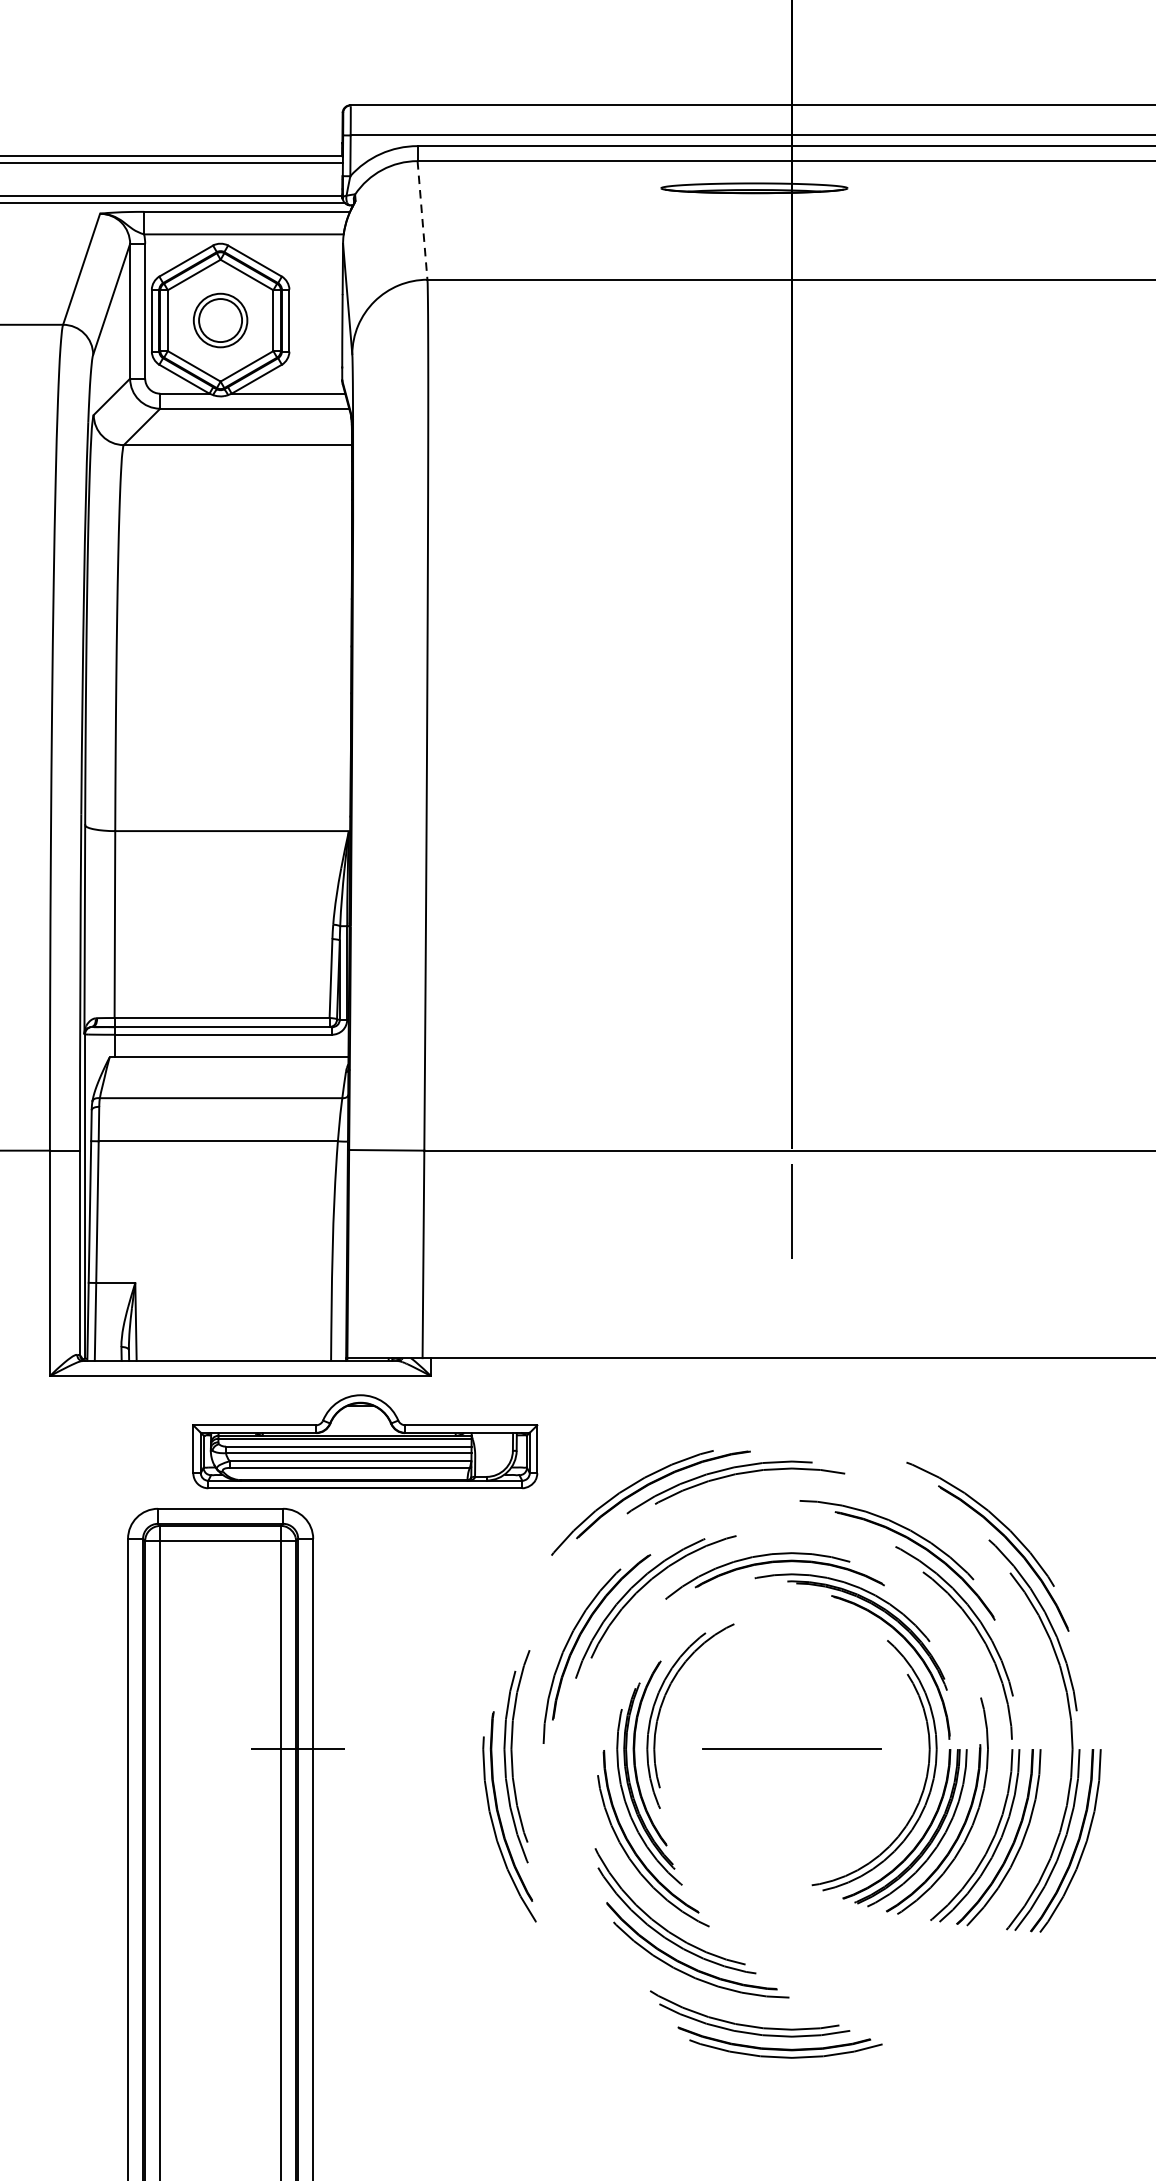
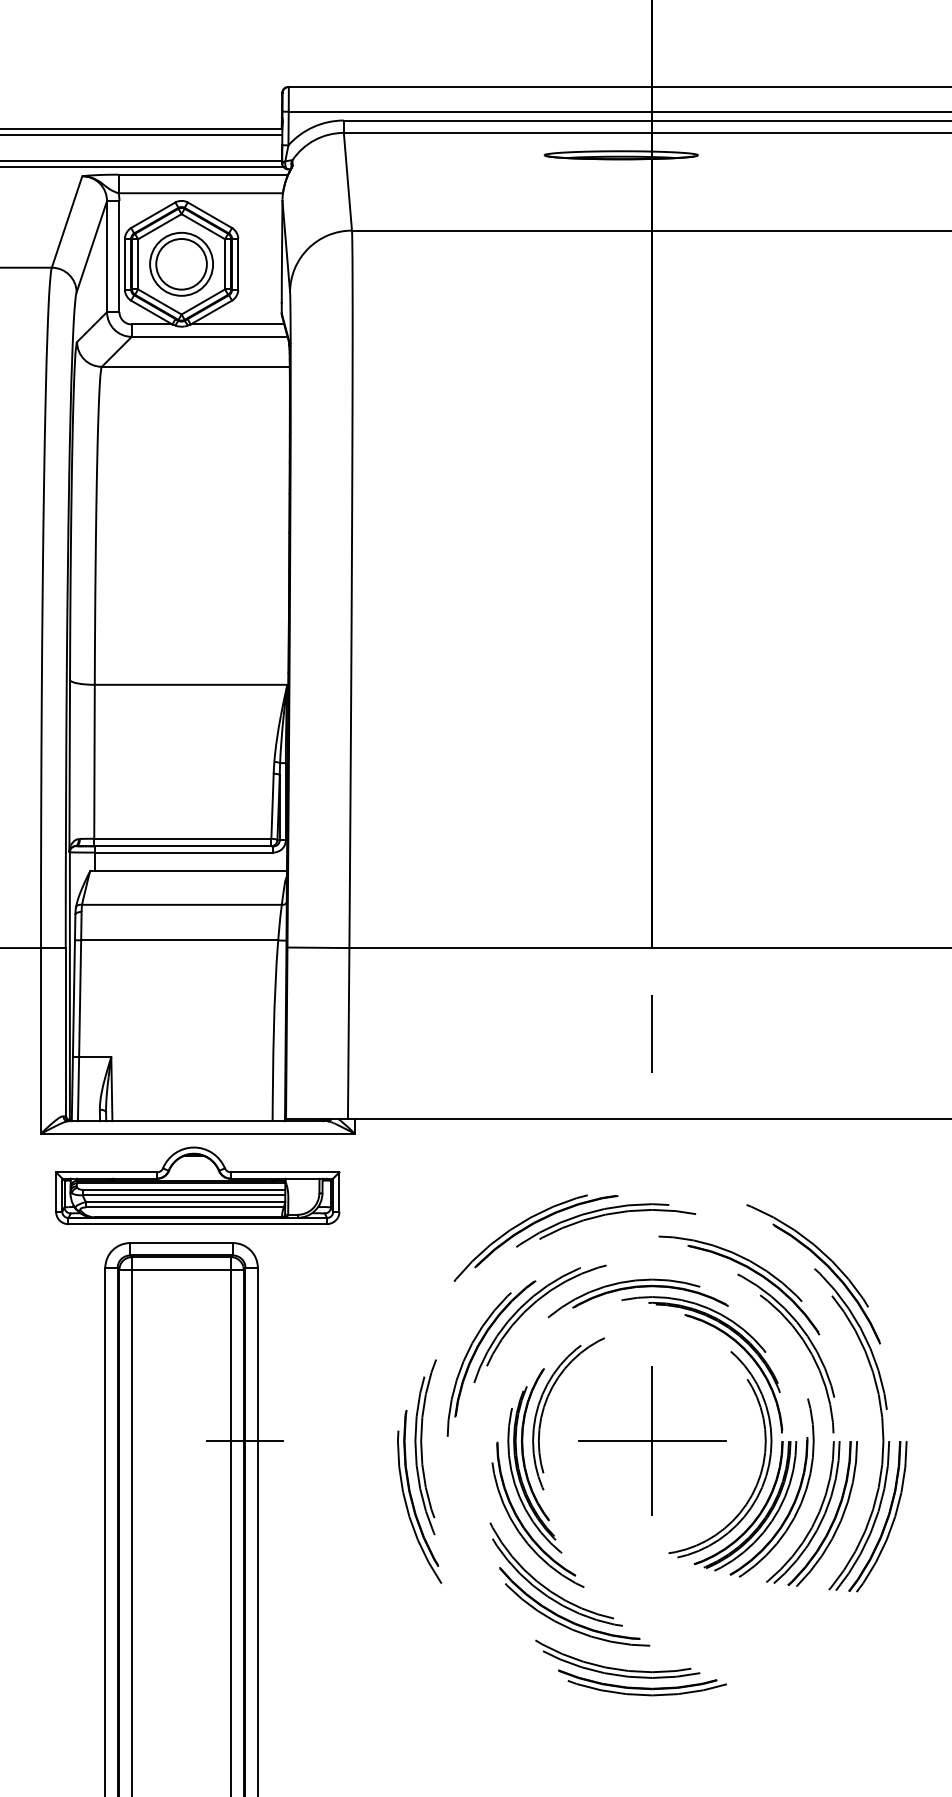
line: (422, 221) -> (347, 182), dashed -> solid
part: (220, 319) -> (181, 263), size x1.43
line: (791, 1210) -> (651, 1033), moved
part: (364, 1441) -> (197, 1185), moved
line: (792, 1748) -> (652, 1440), added

